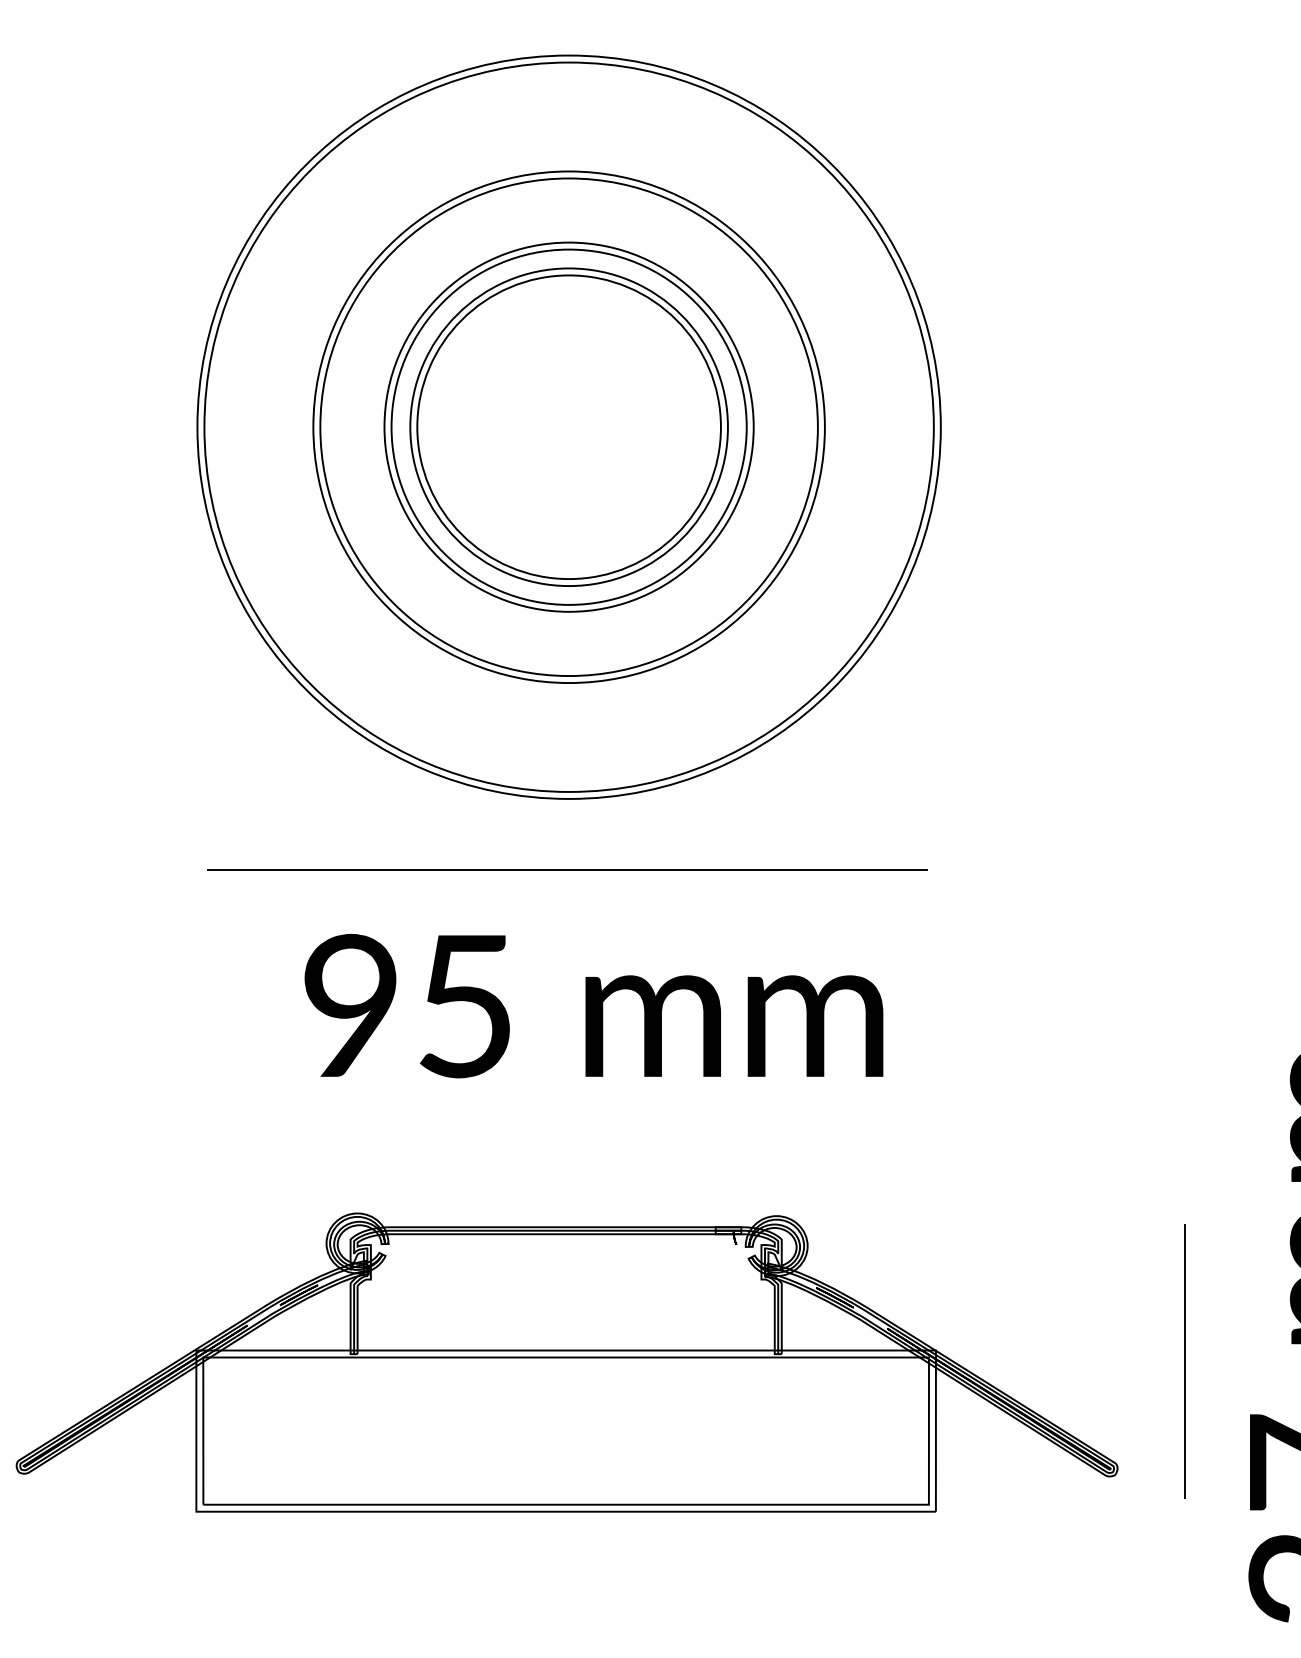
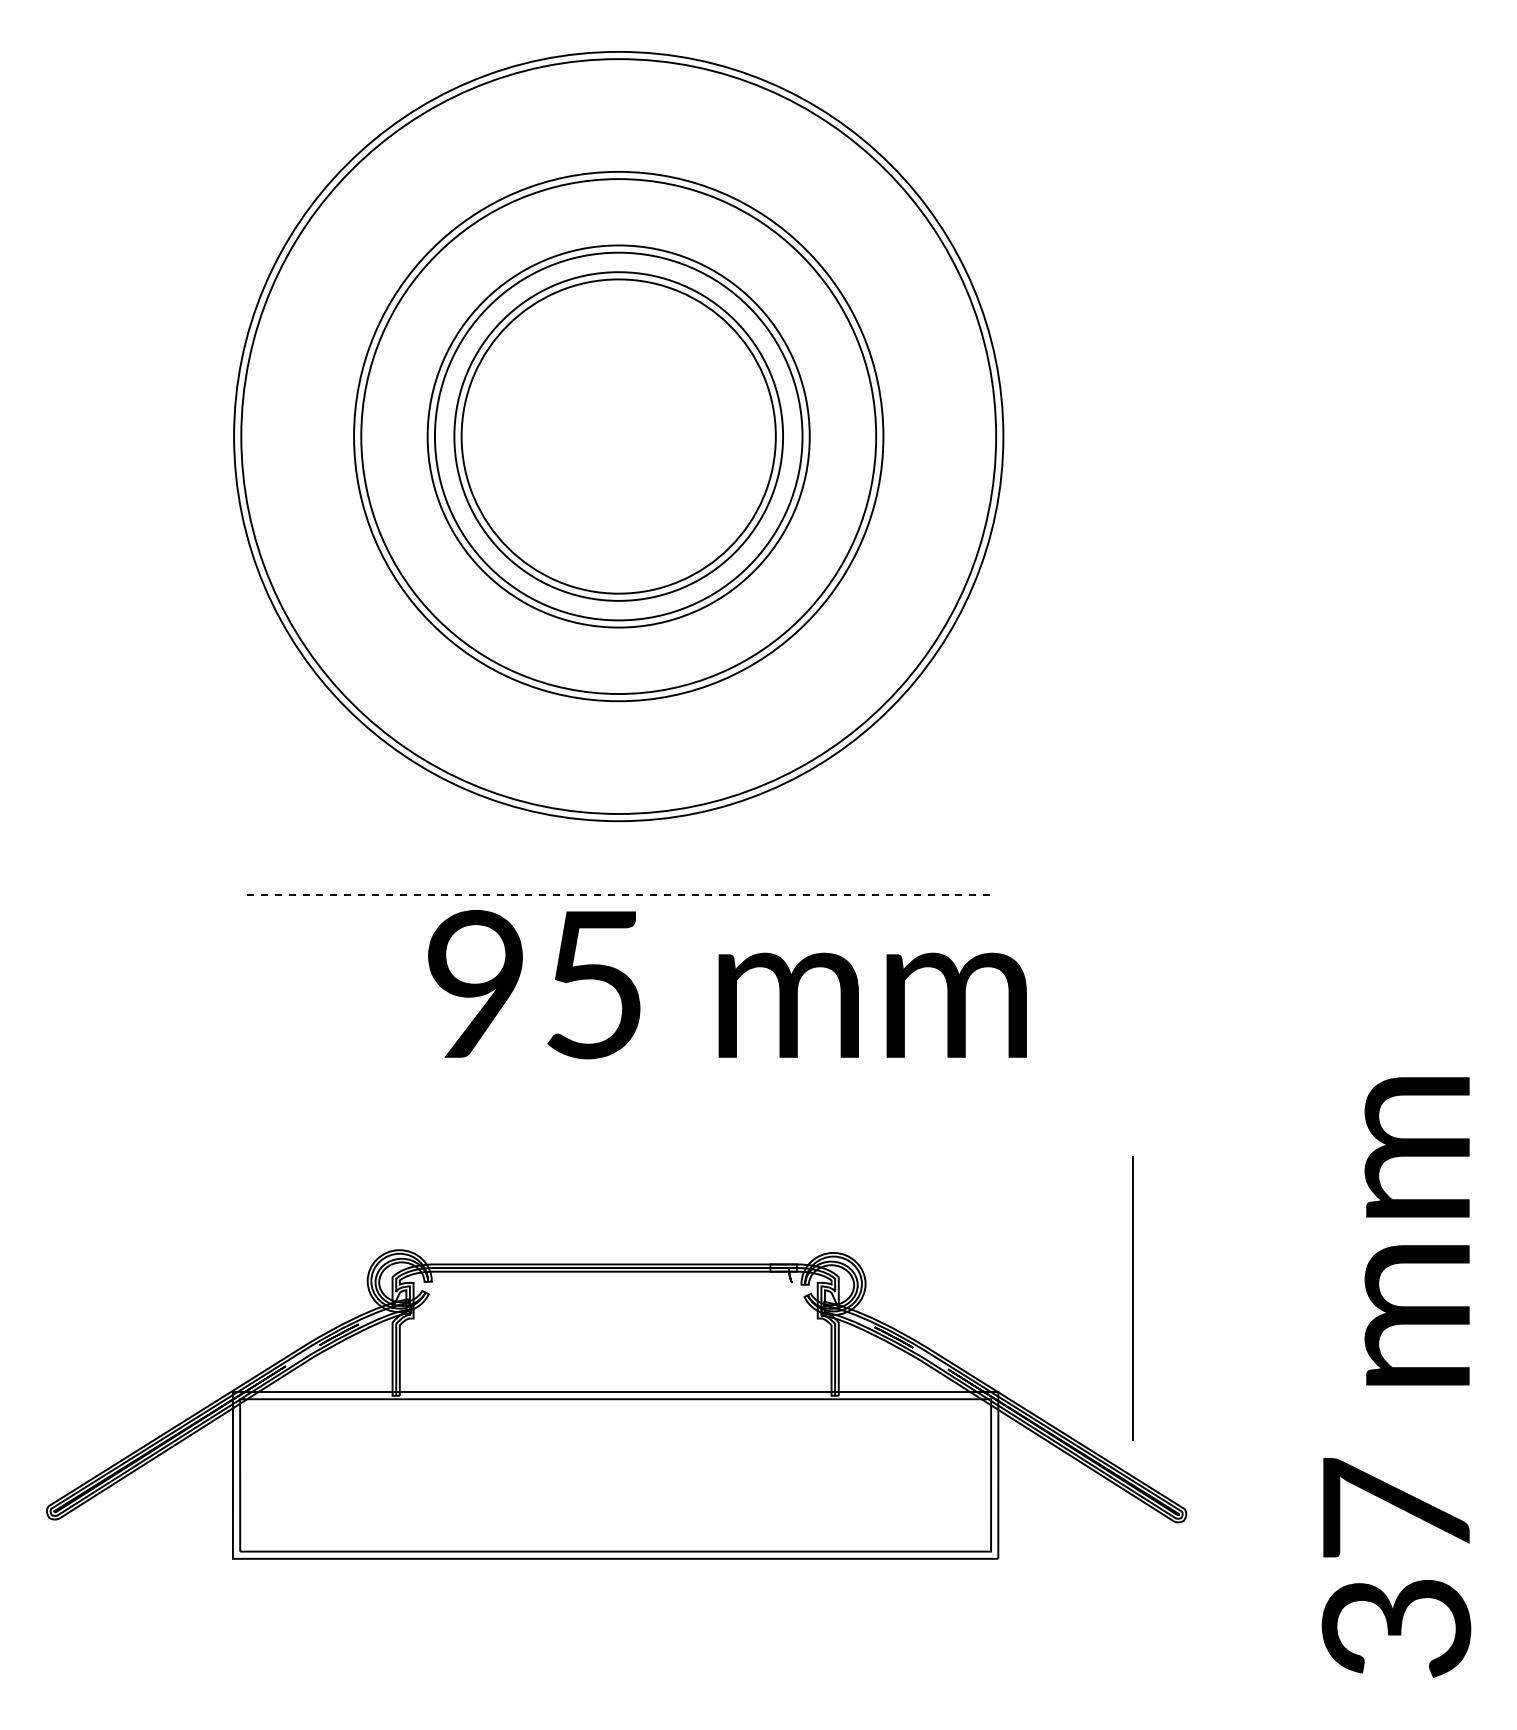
line: (566, 869) -> (616, 894), solid -> dashed
text: (594, 1006) -> (727, 984), moved
line: (1184, 1361) -> (1132, 1298), moved

